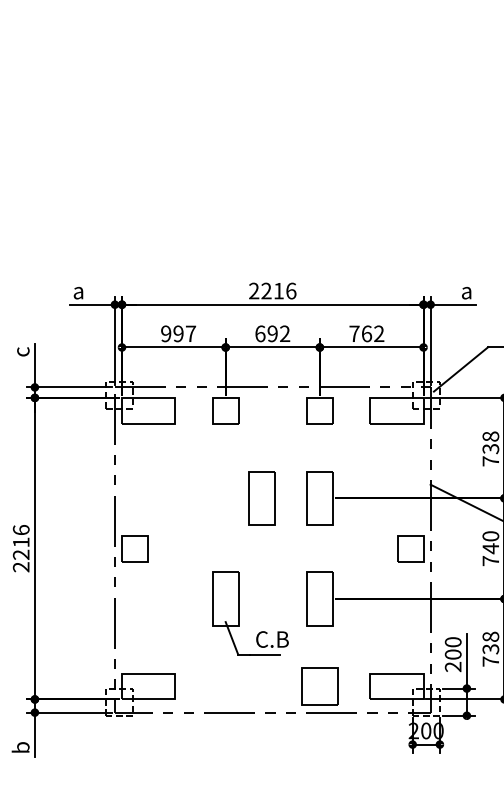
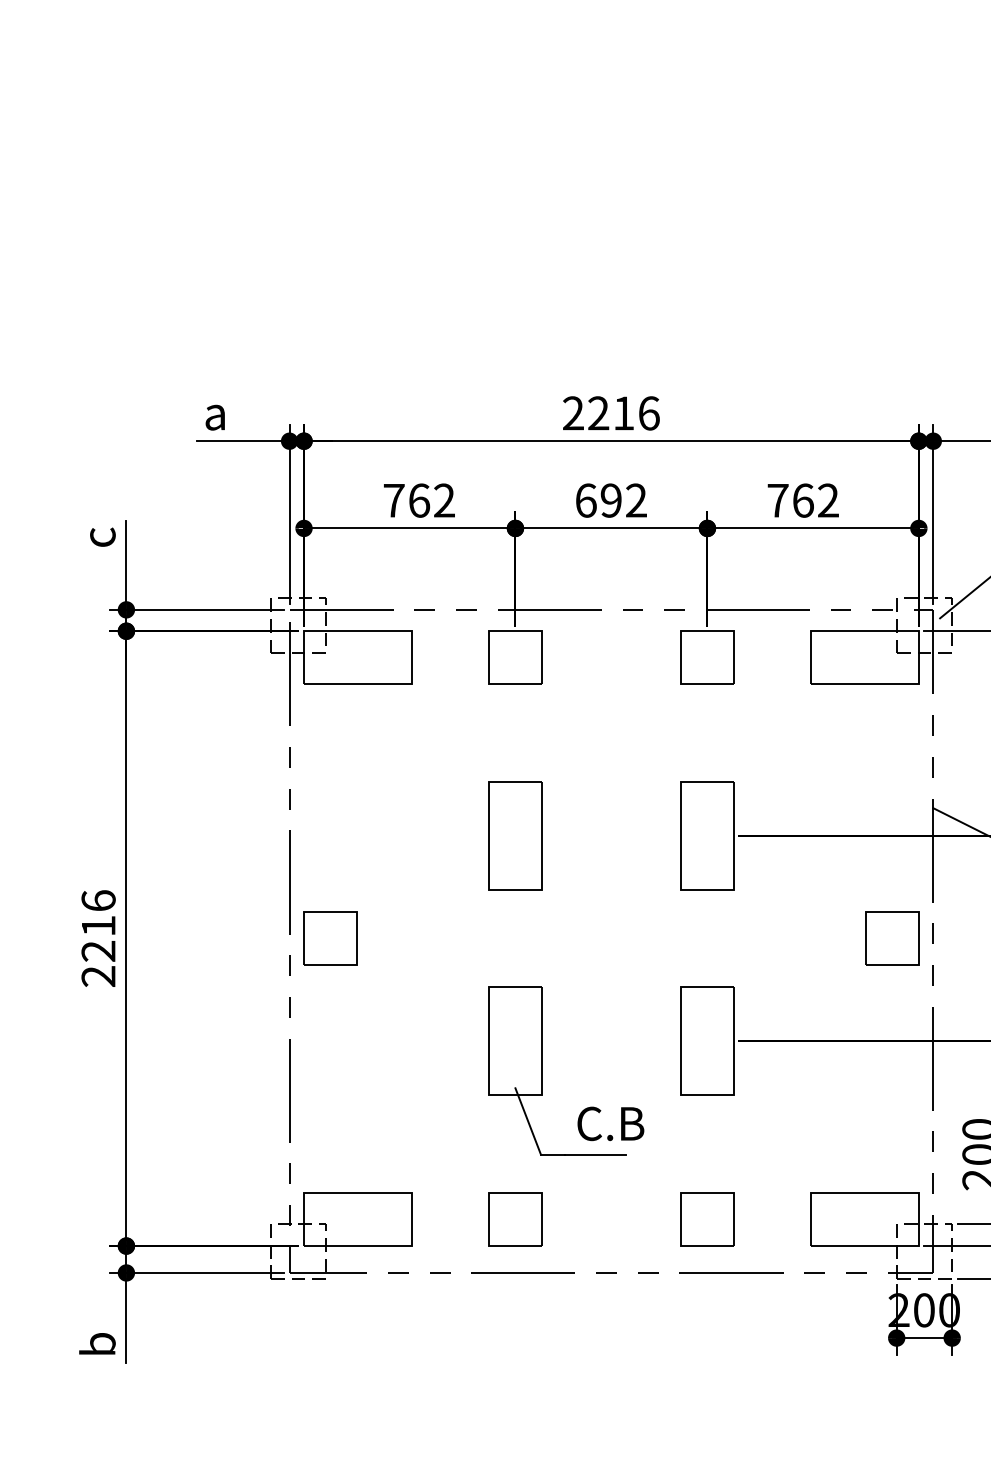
text: (178, 333) -> (419, 499), 997 -> 762
part: (261, 498) -> (515, 836), moved
part: (225, 686) -> (515, 1219), added
part: (319, 686) -> (706, 1219), size x0.71

